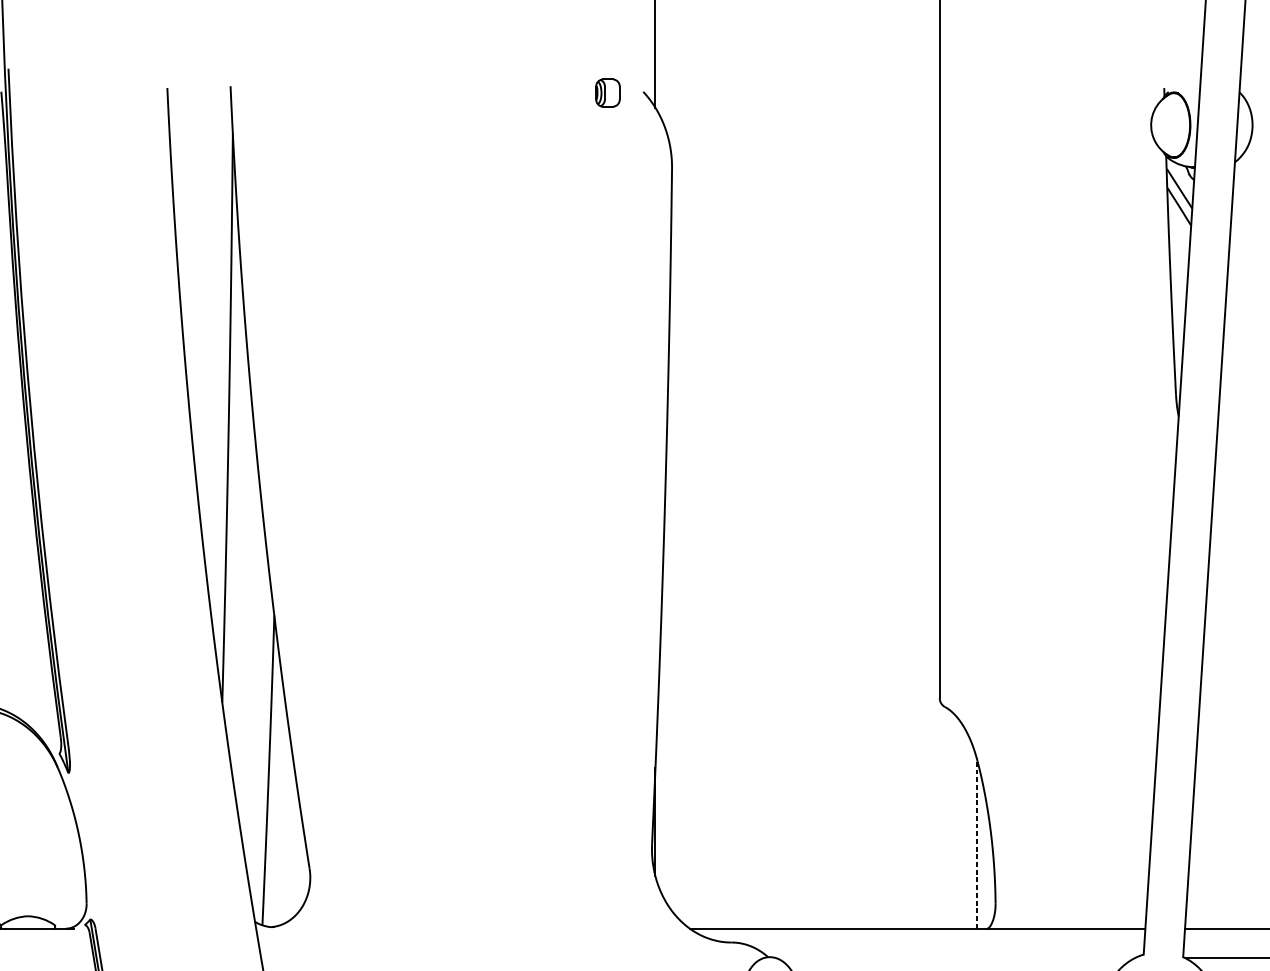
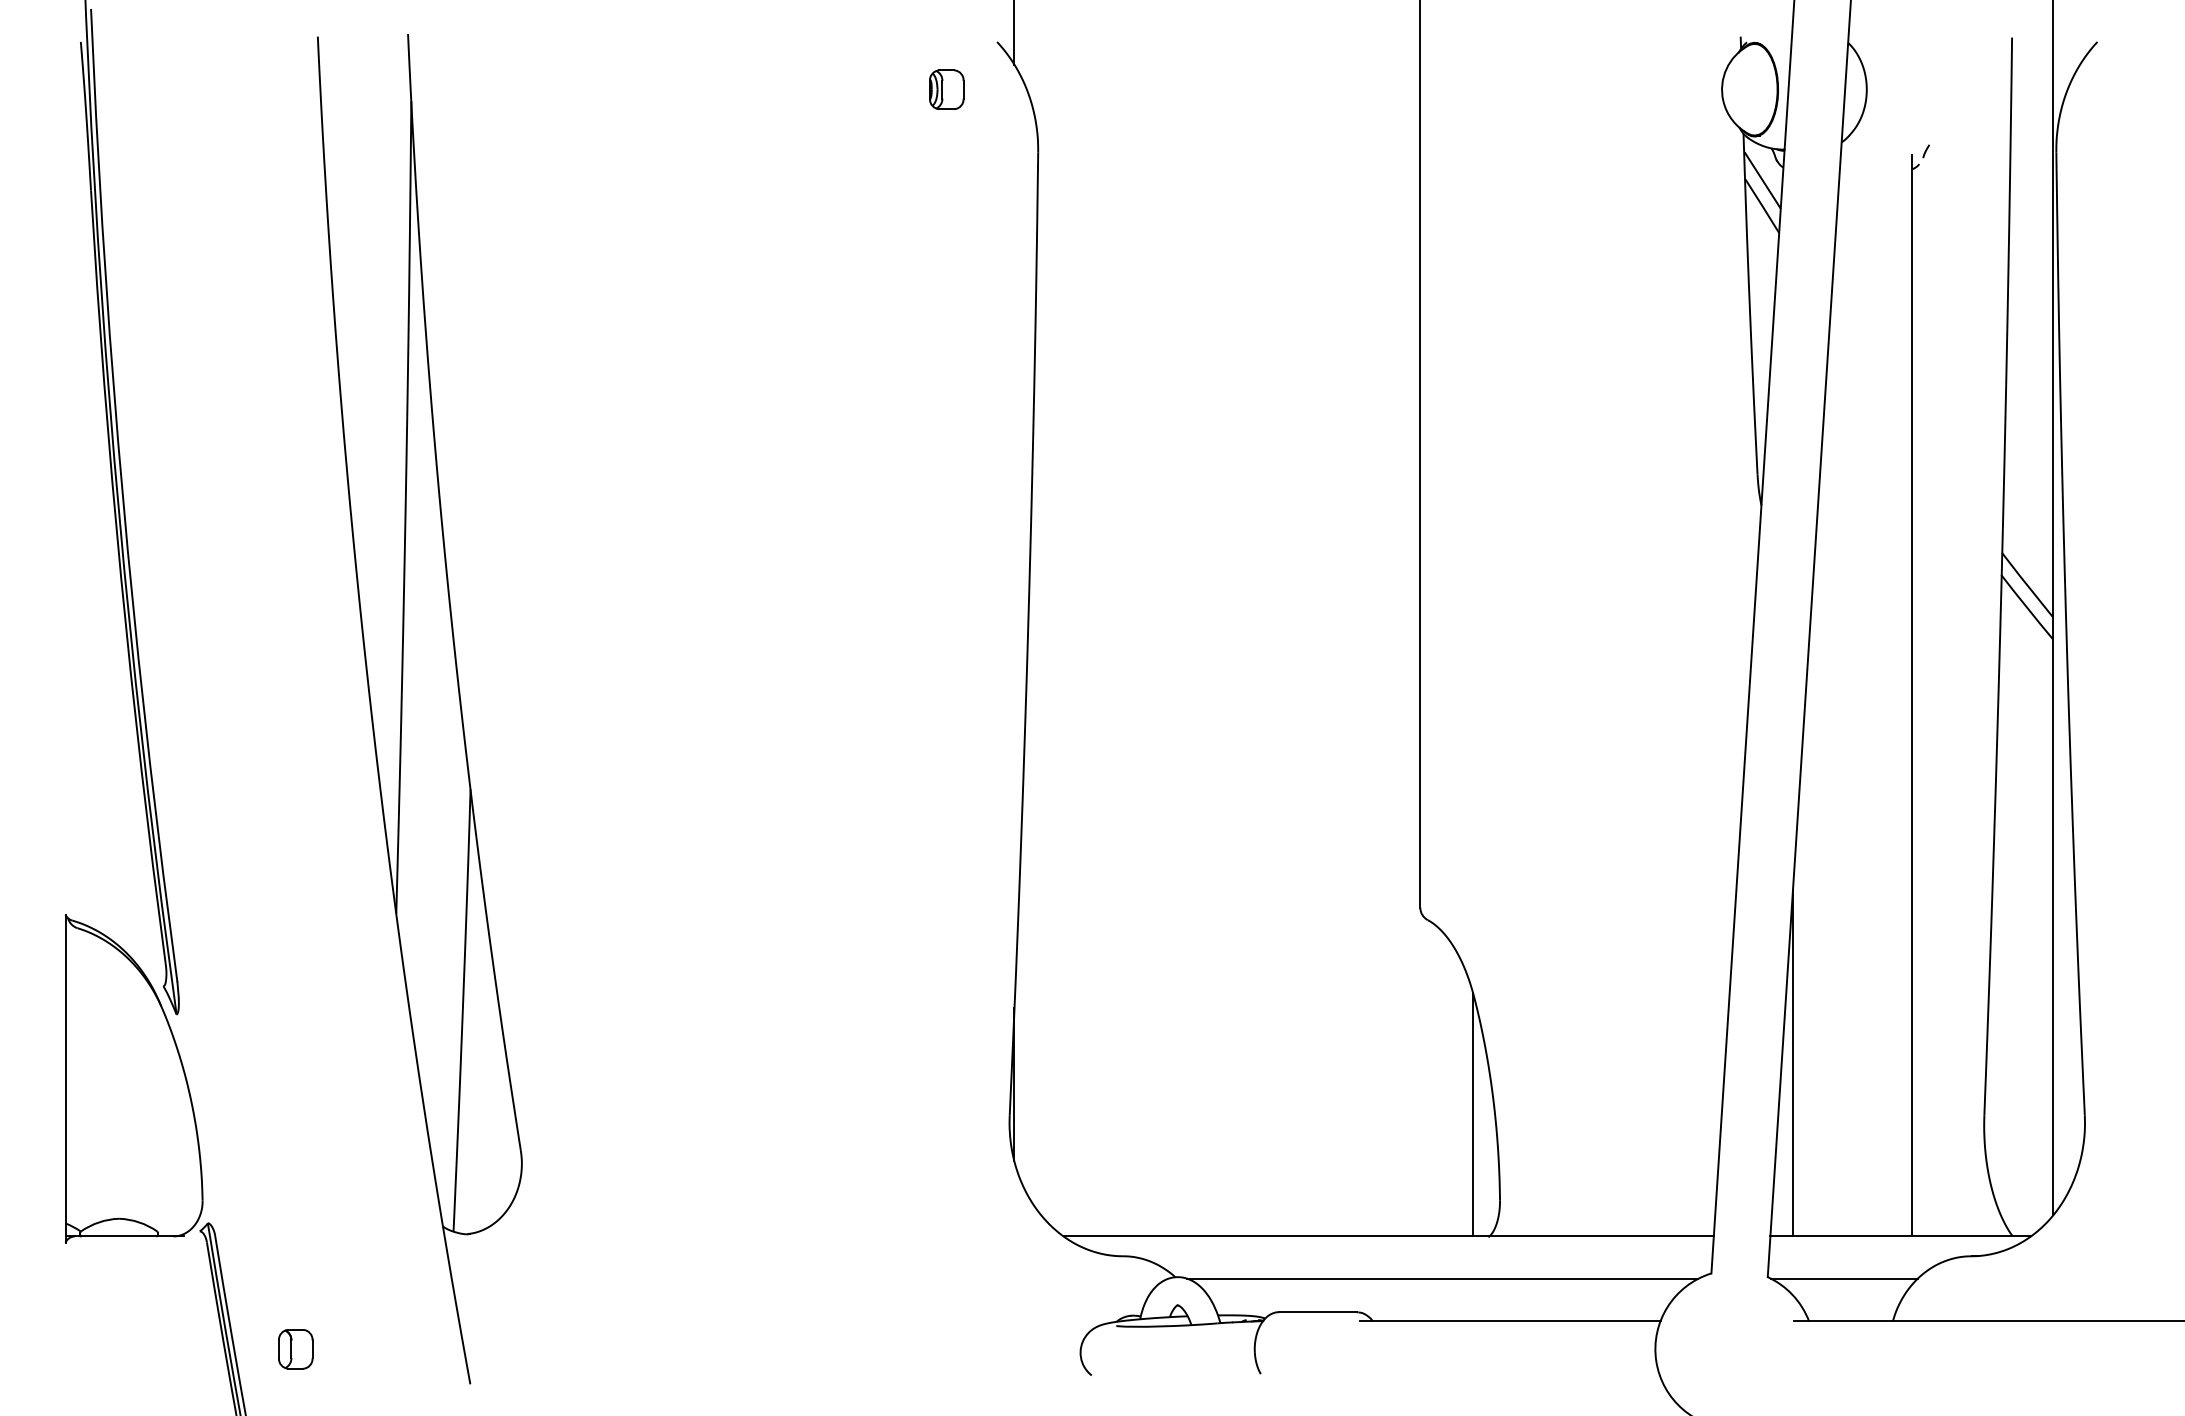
part: (607, 92) -> (946, 89), moved
line: (1200, 807) -> (1792, 1063), added
line: (977, 843) -> (1473, 1114), dashed -> solid
line: (955, 958) -> (1442, 1278), added

